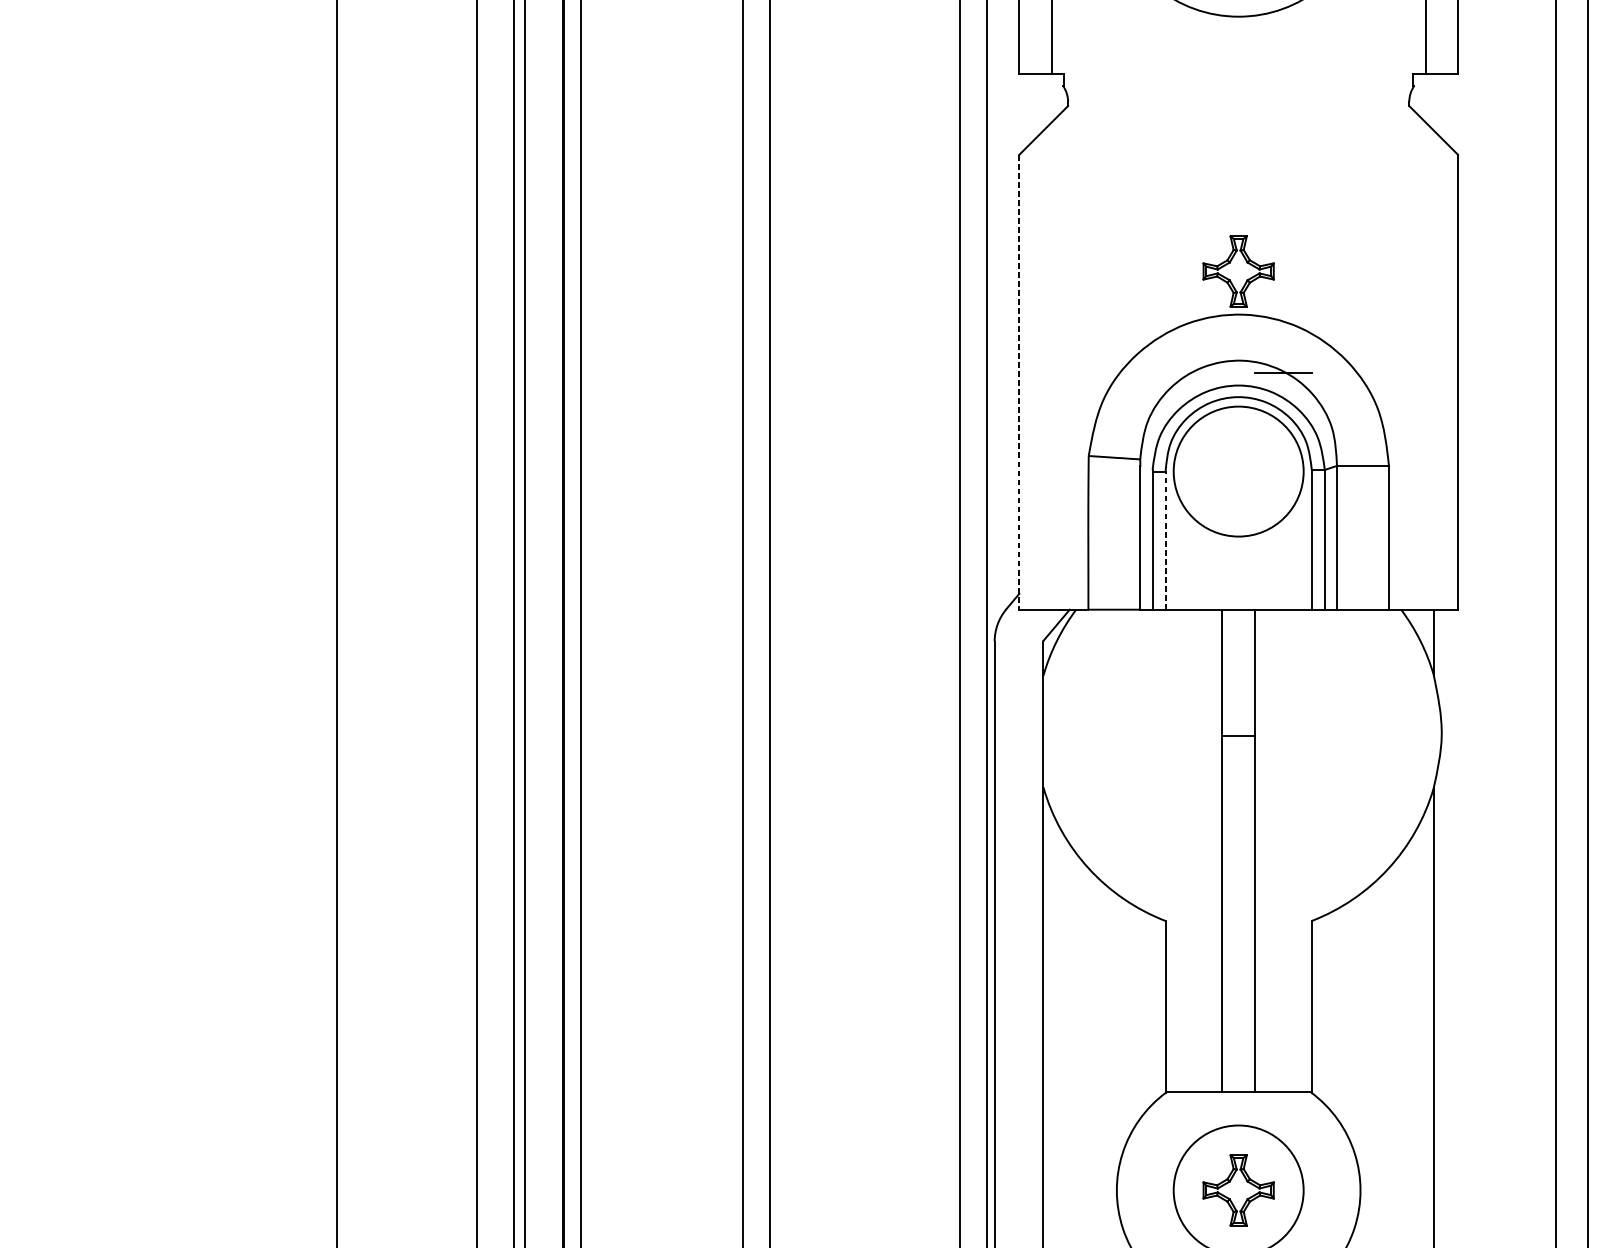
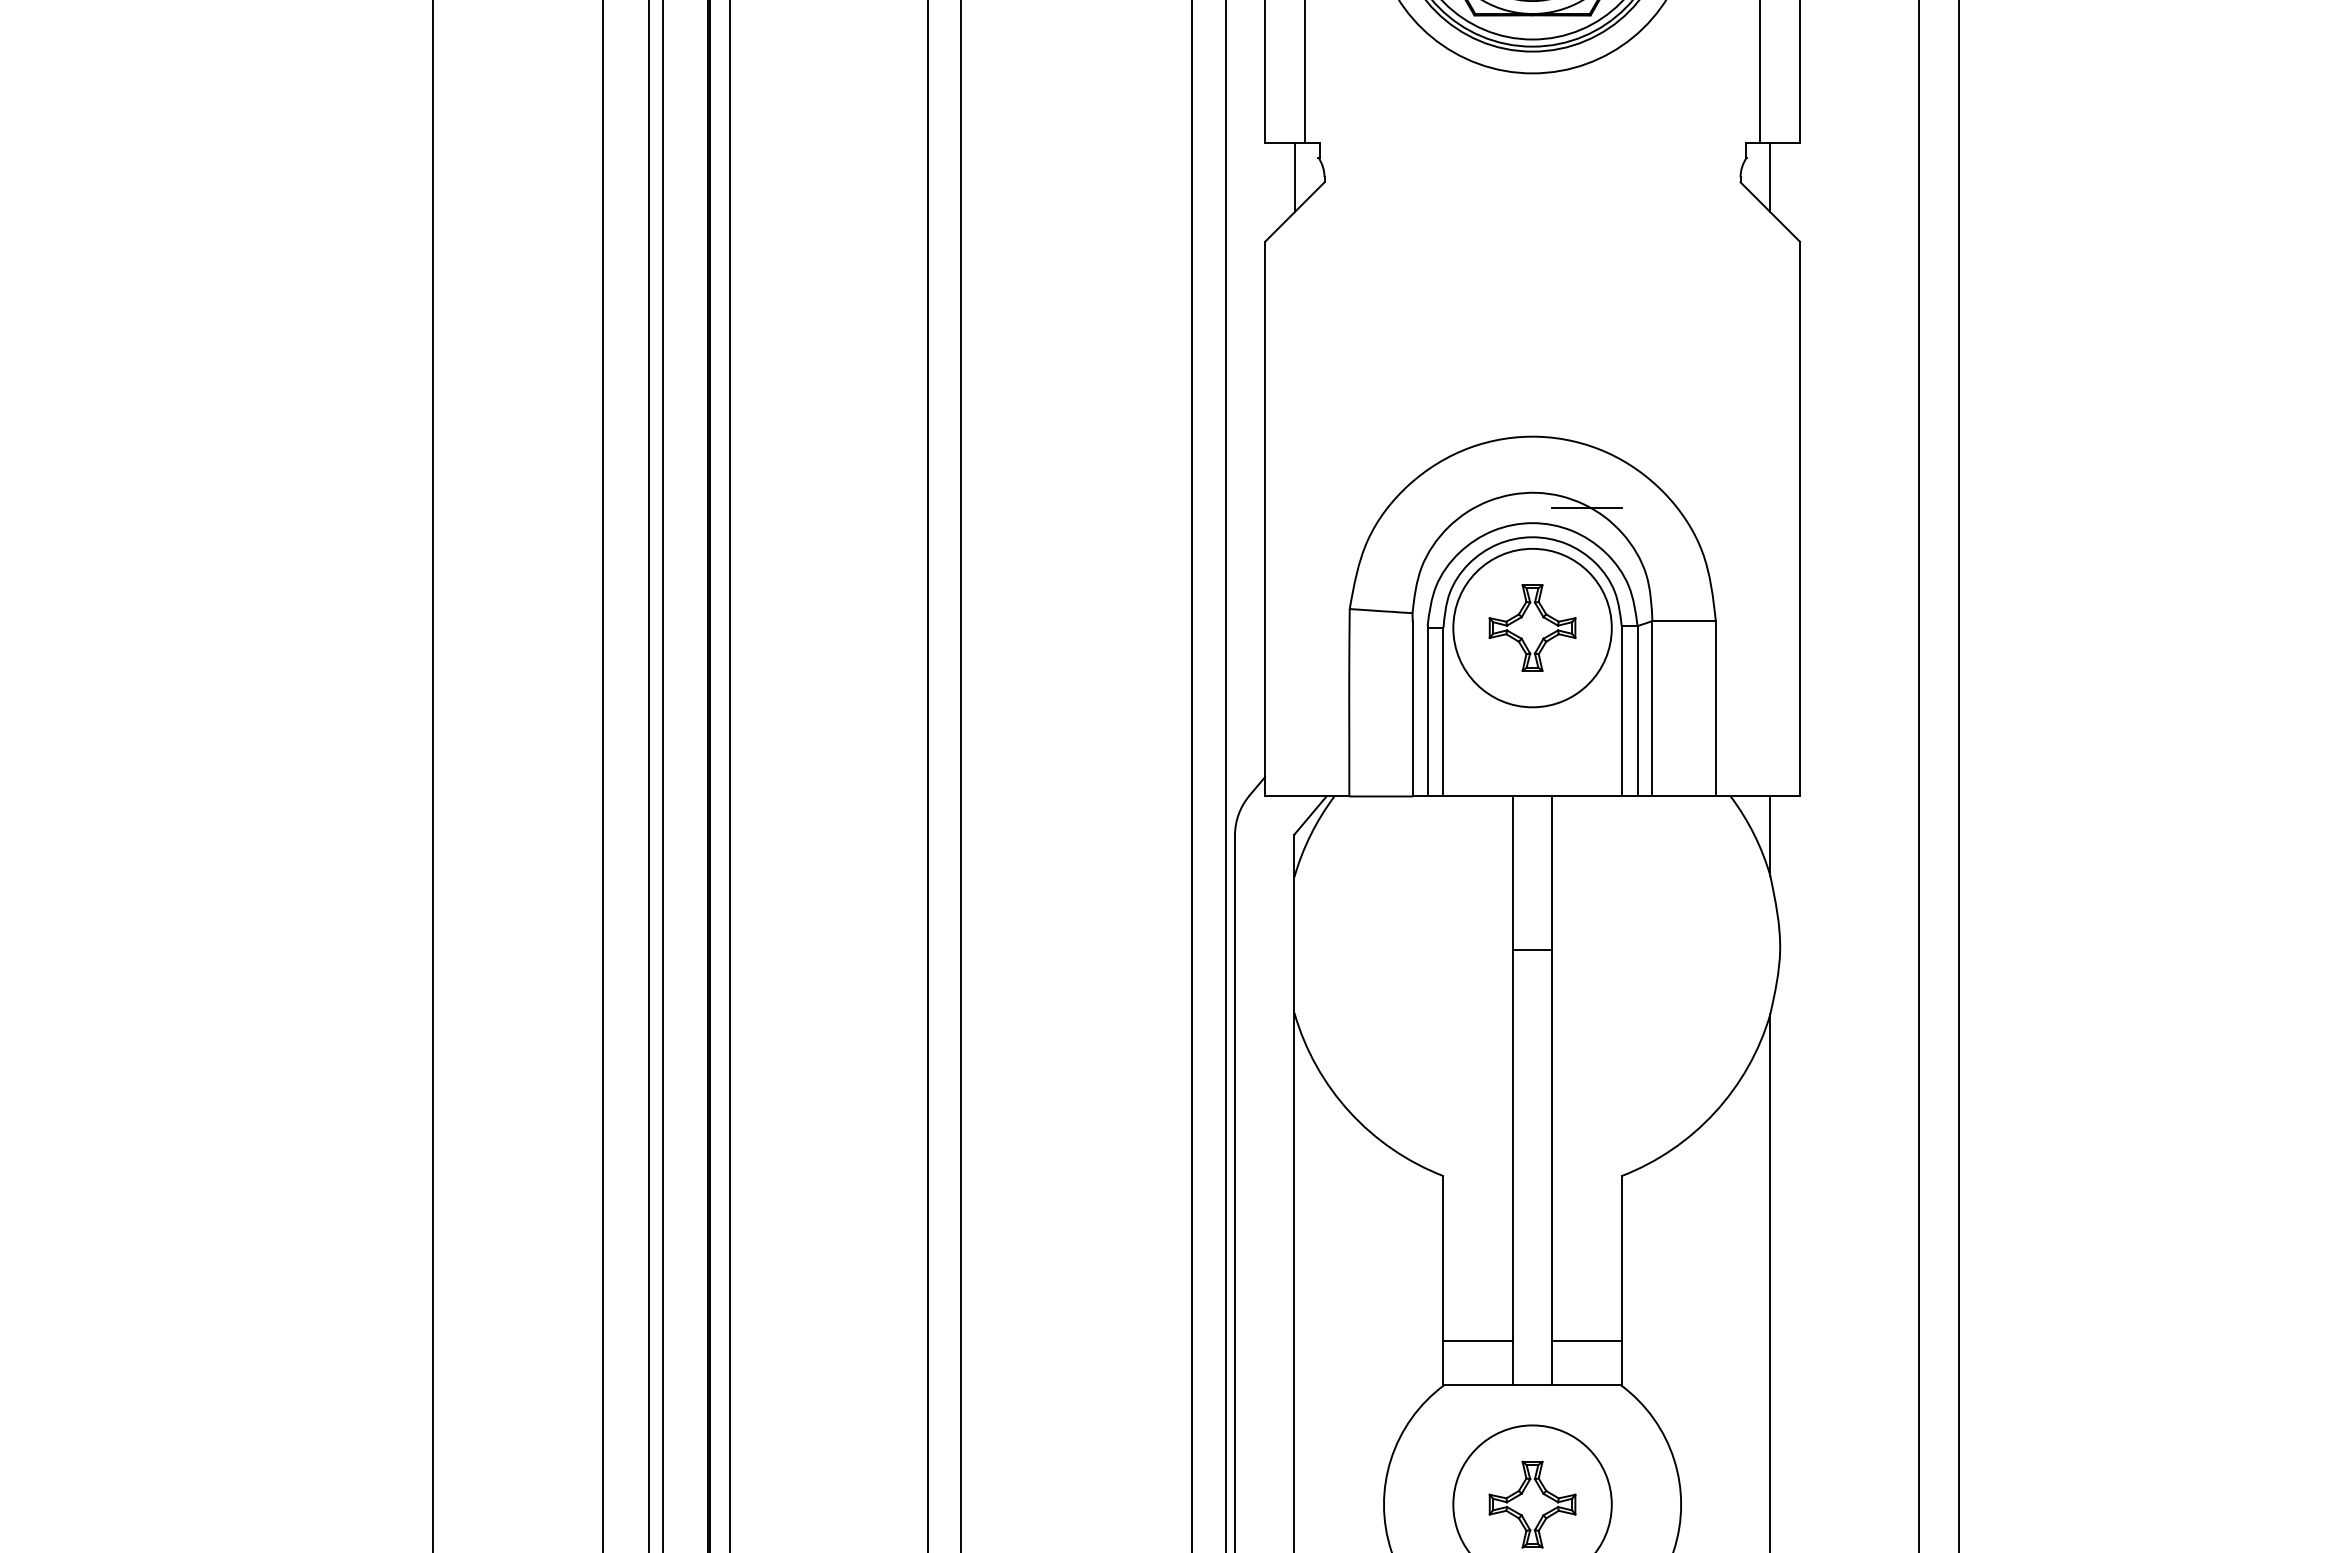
line: (1043, 102) -> (1294, 177), added
line: (1433, 102) -> (1770, 177), added
part: (1238, 271) -> (1532, 627), moved
line: (1019, 382) -> (1265, 519), dashed -> solid
line: (1165, 540) -> (1443, 711), dashed -> solid
line: (1193, 1056) -> (1477, 1341), added
line: (1282, 1056) -> (1586, 1341), added

